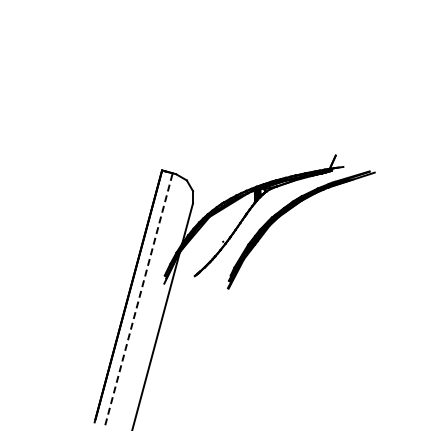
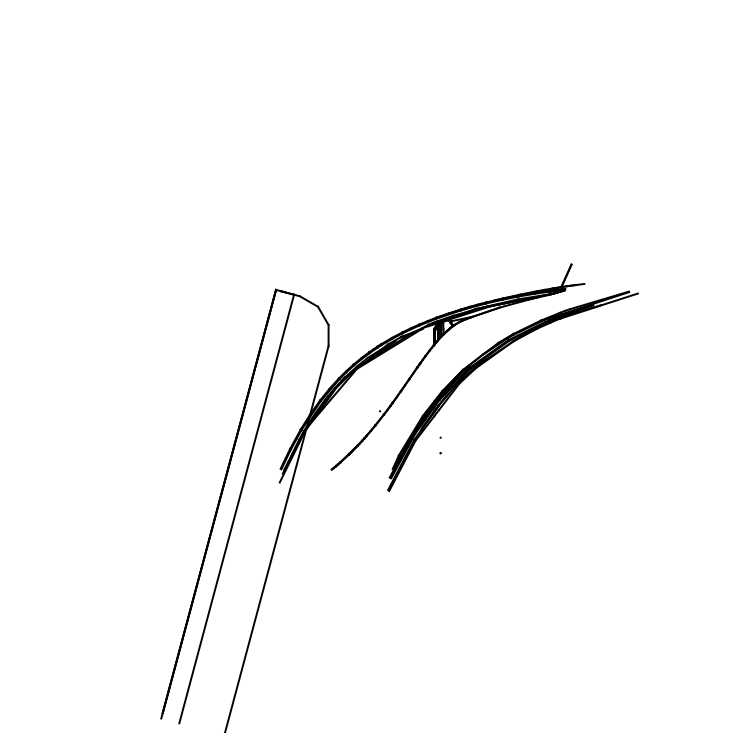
part: (258, 261) -> (440, 444), added
line: (139, 298) -> (237, 507), dashed -> solid

